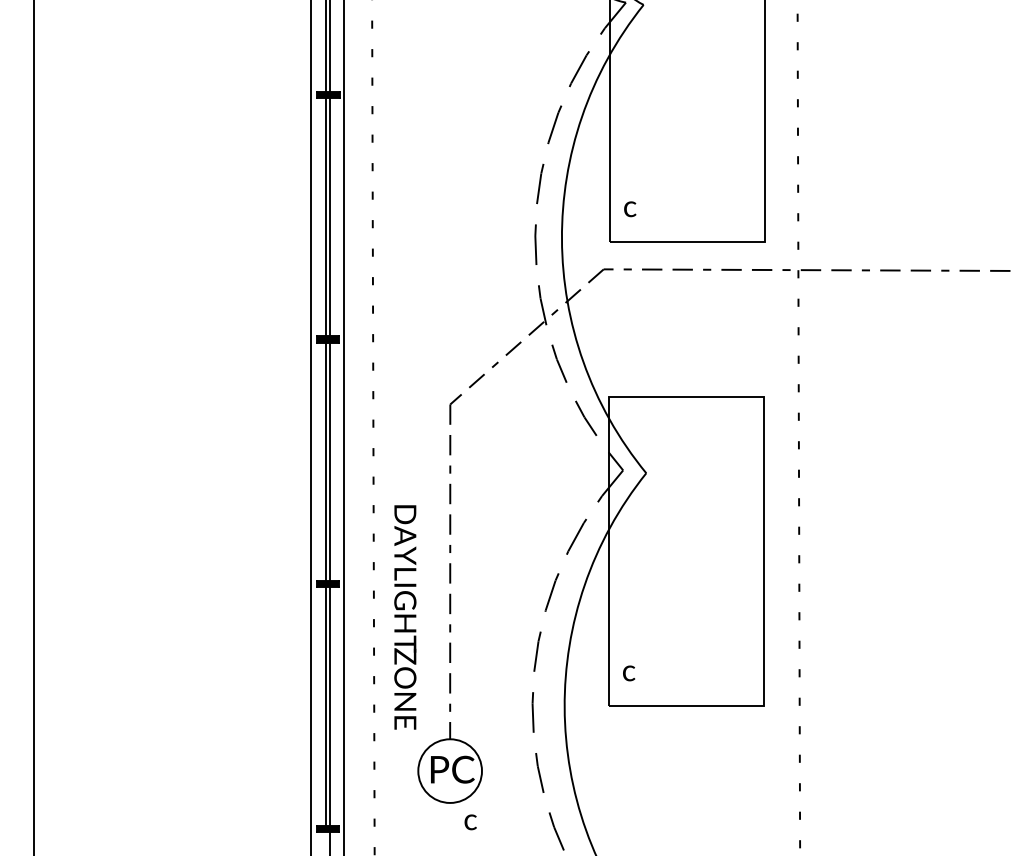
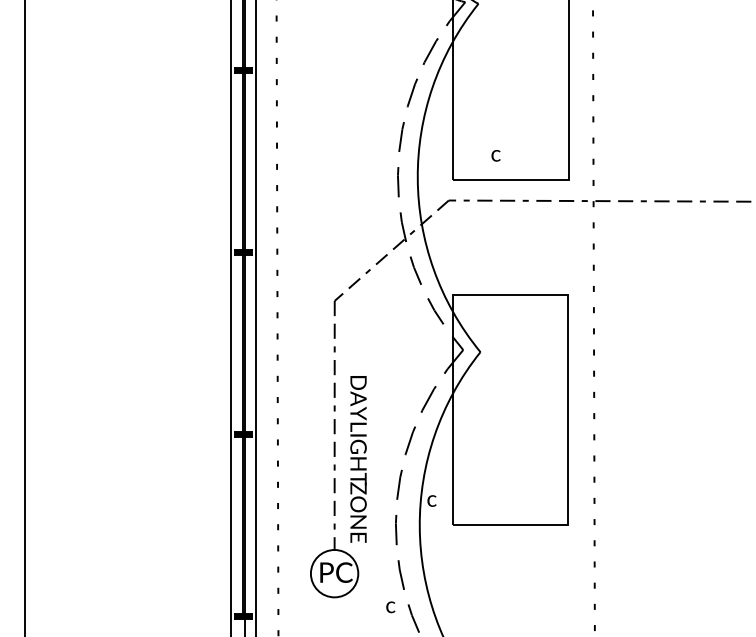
text: (630, 209) -> (496, 156), moved
text: (405, 617) -> (358, 459), moved
text: (629, 673) -> (432, 501), moved
text: (470, 822) -> (390, 607), moved

